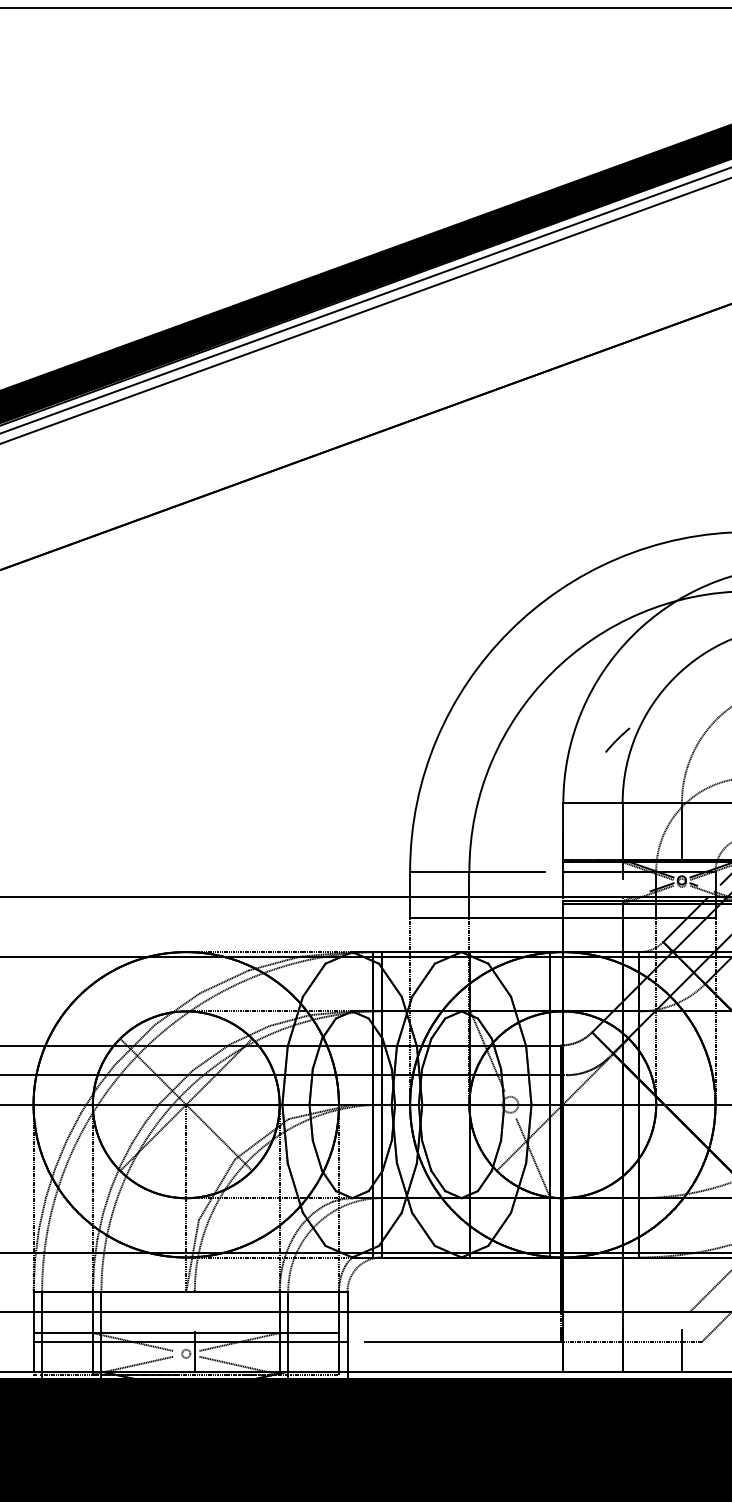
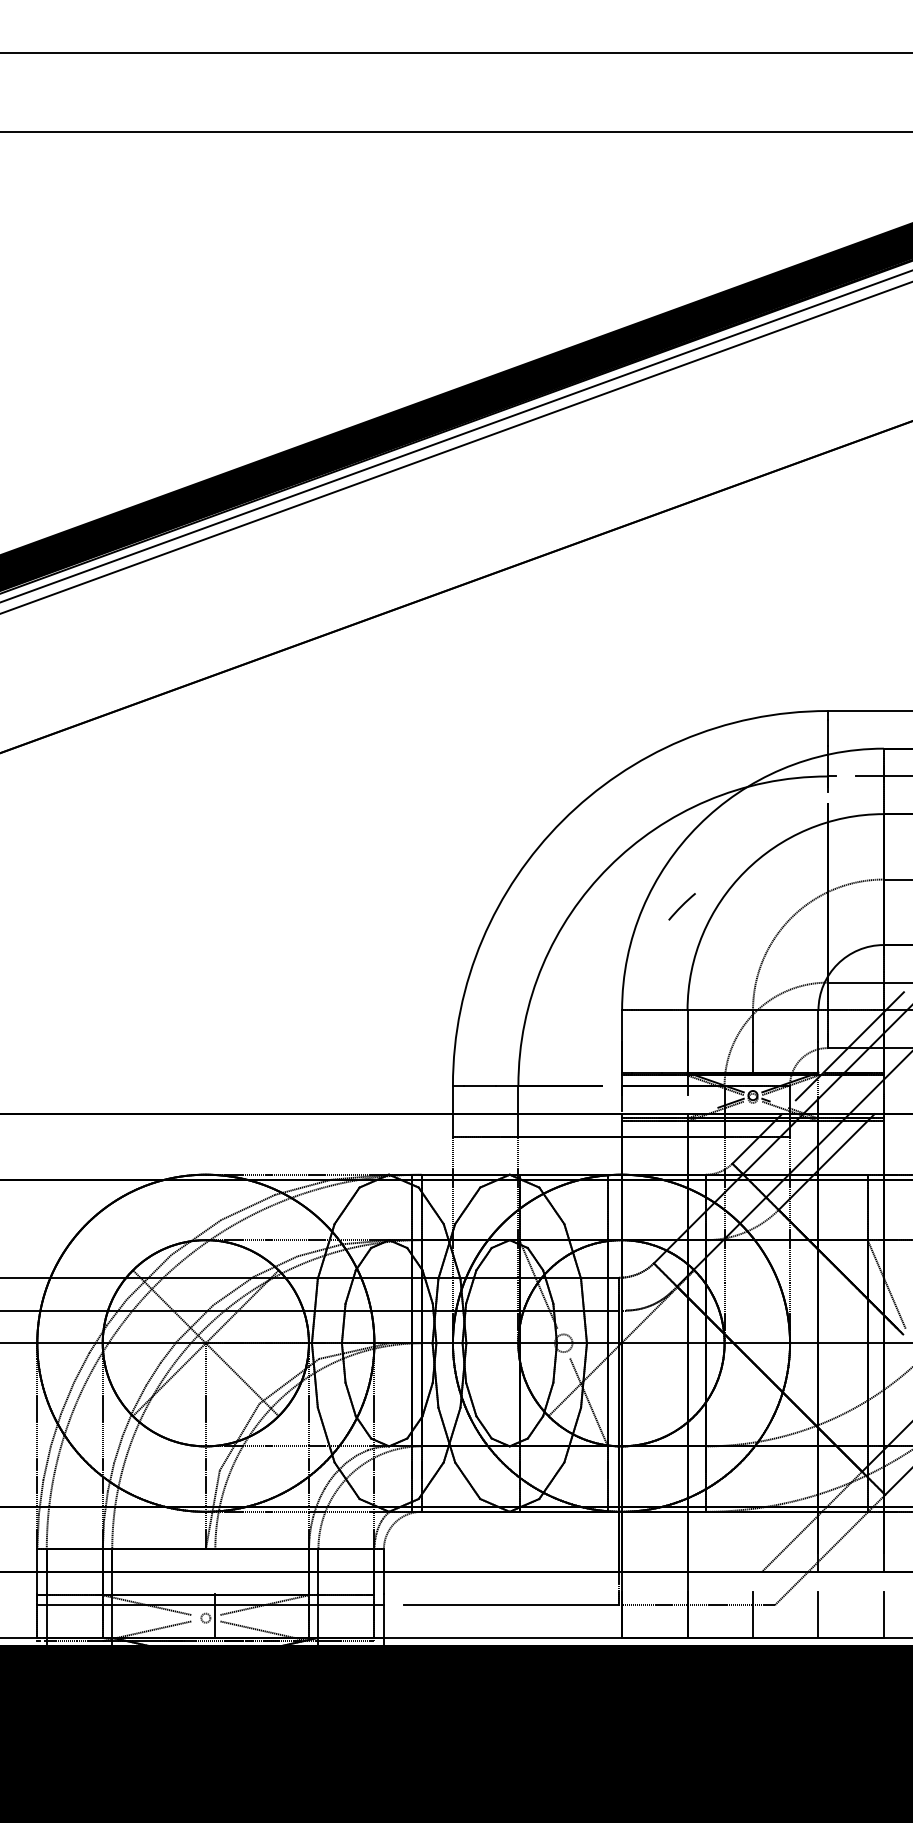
line: (617, 739) -> (681, 906), moved

